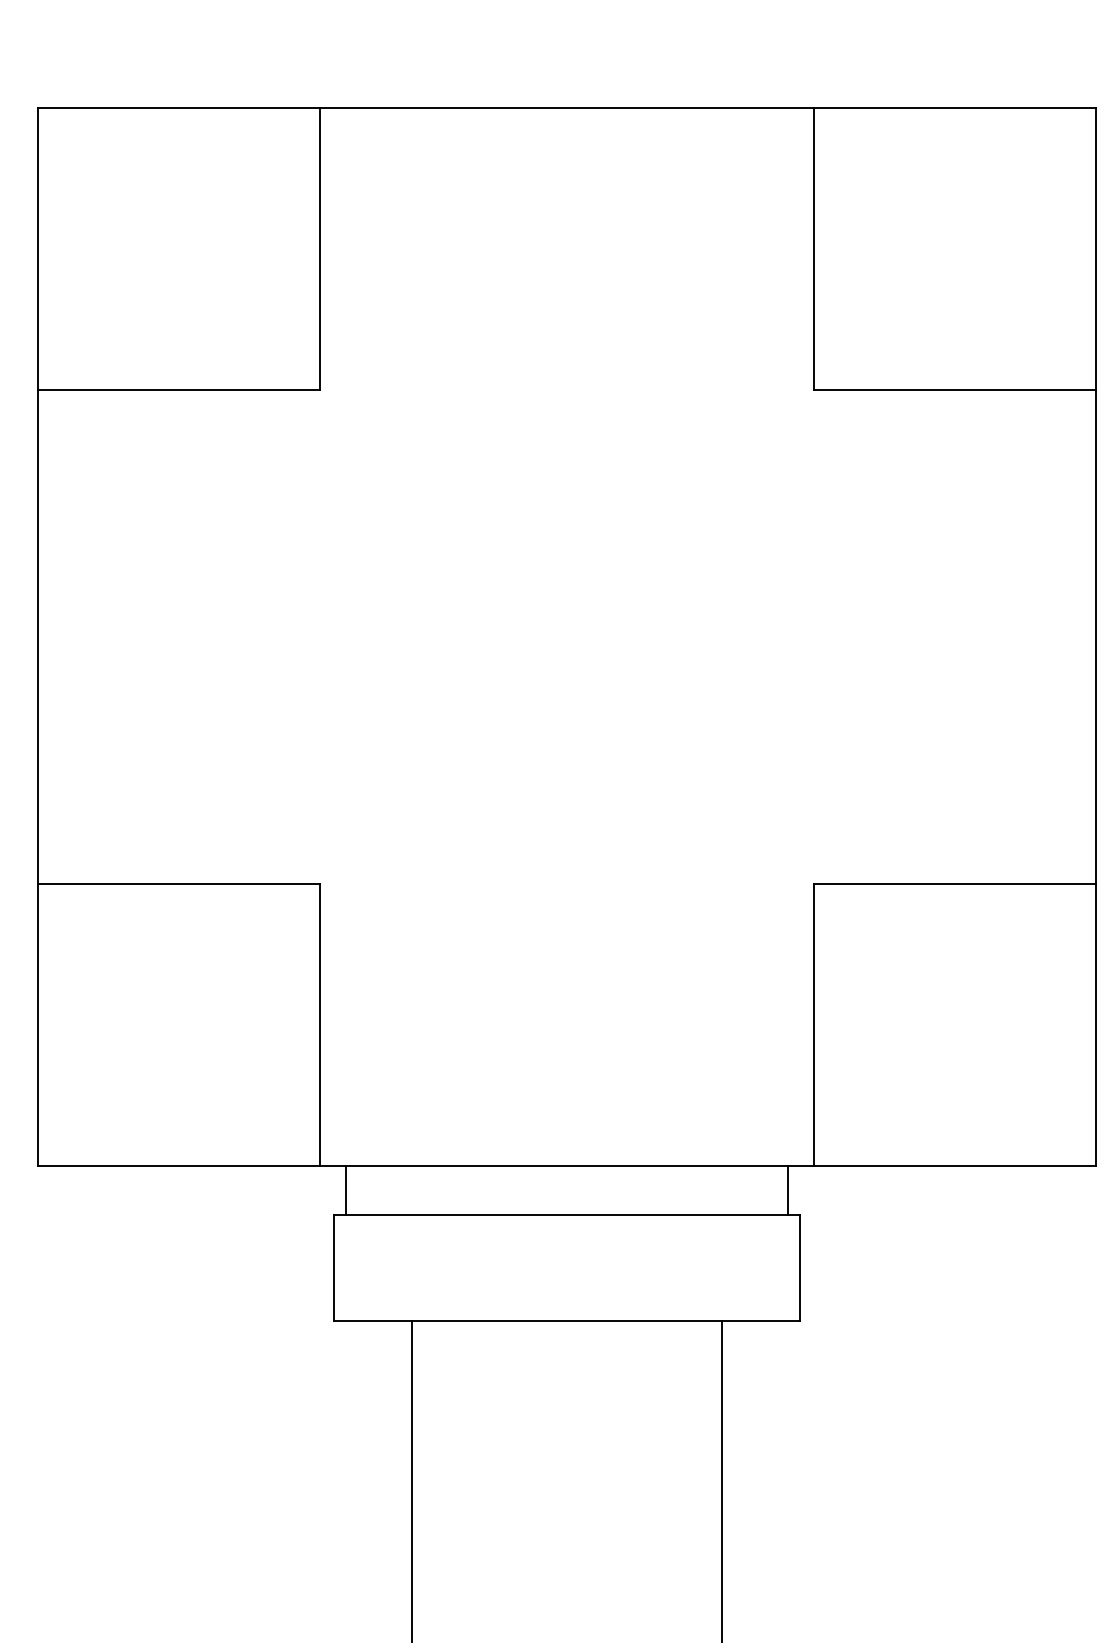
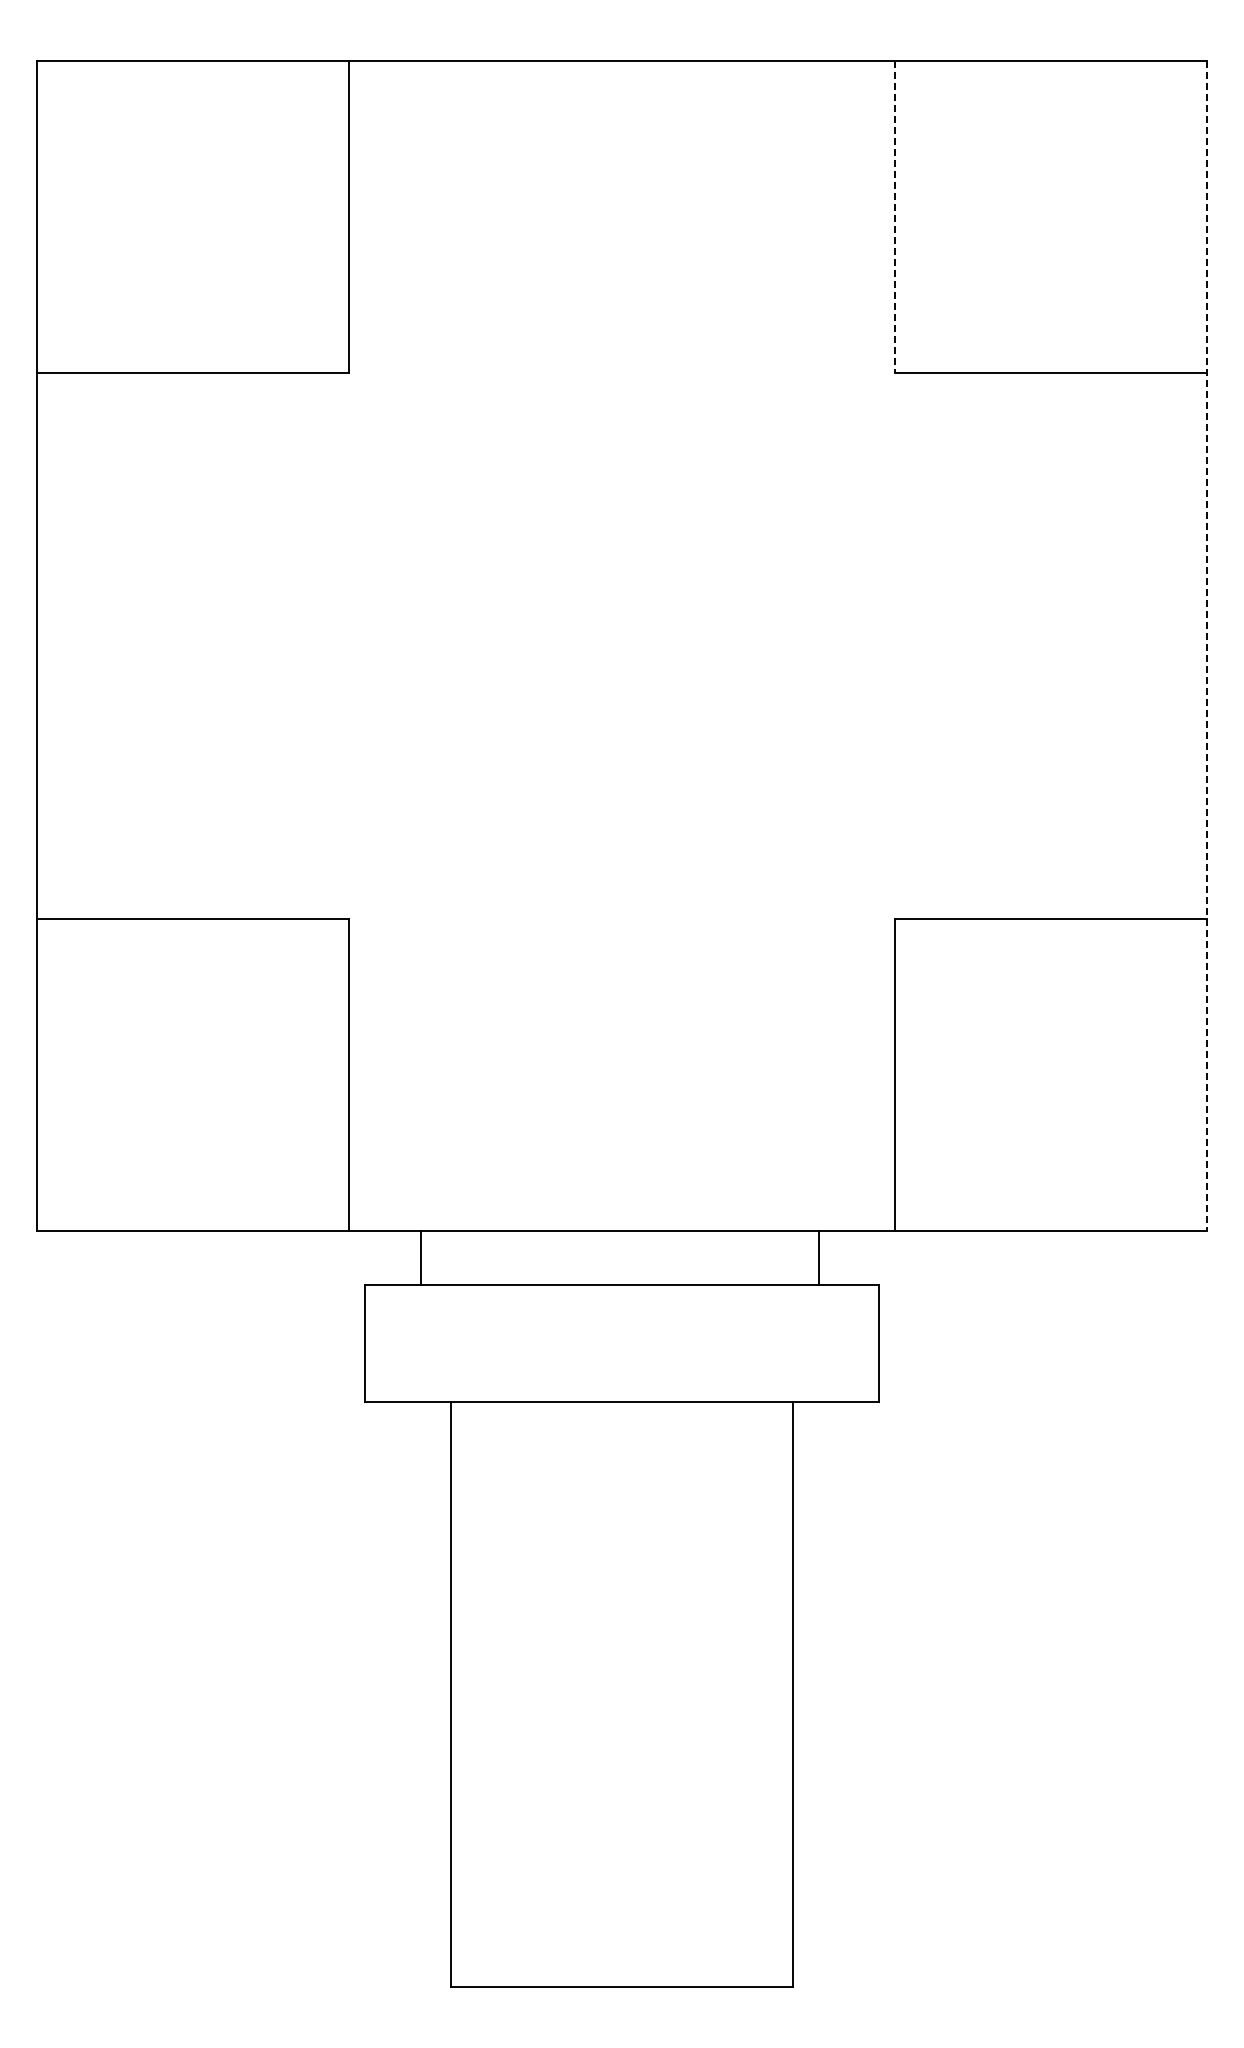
line: (813, 249) -> (894, 217), solid -> dashed
line: (1095, 636) -> (1206, 645), solid -> dashed
line: (345, 1190) -> (420, 1257), moved
line: (788, 1190) -> (819, 1257), moved

